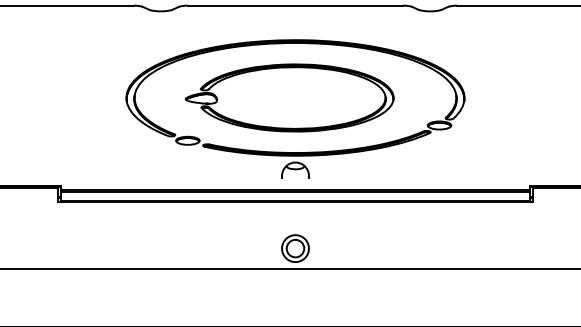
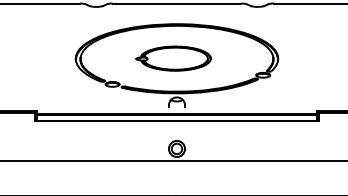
part: (289, 97) -> (173, 58), size x0.6

